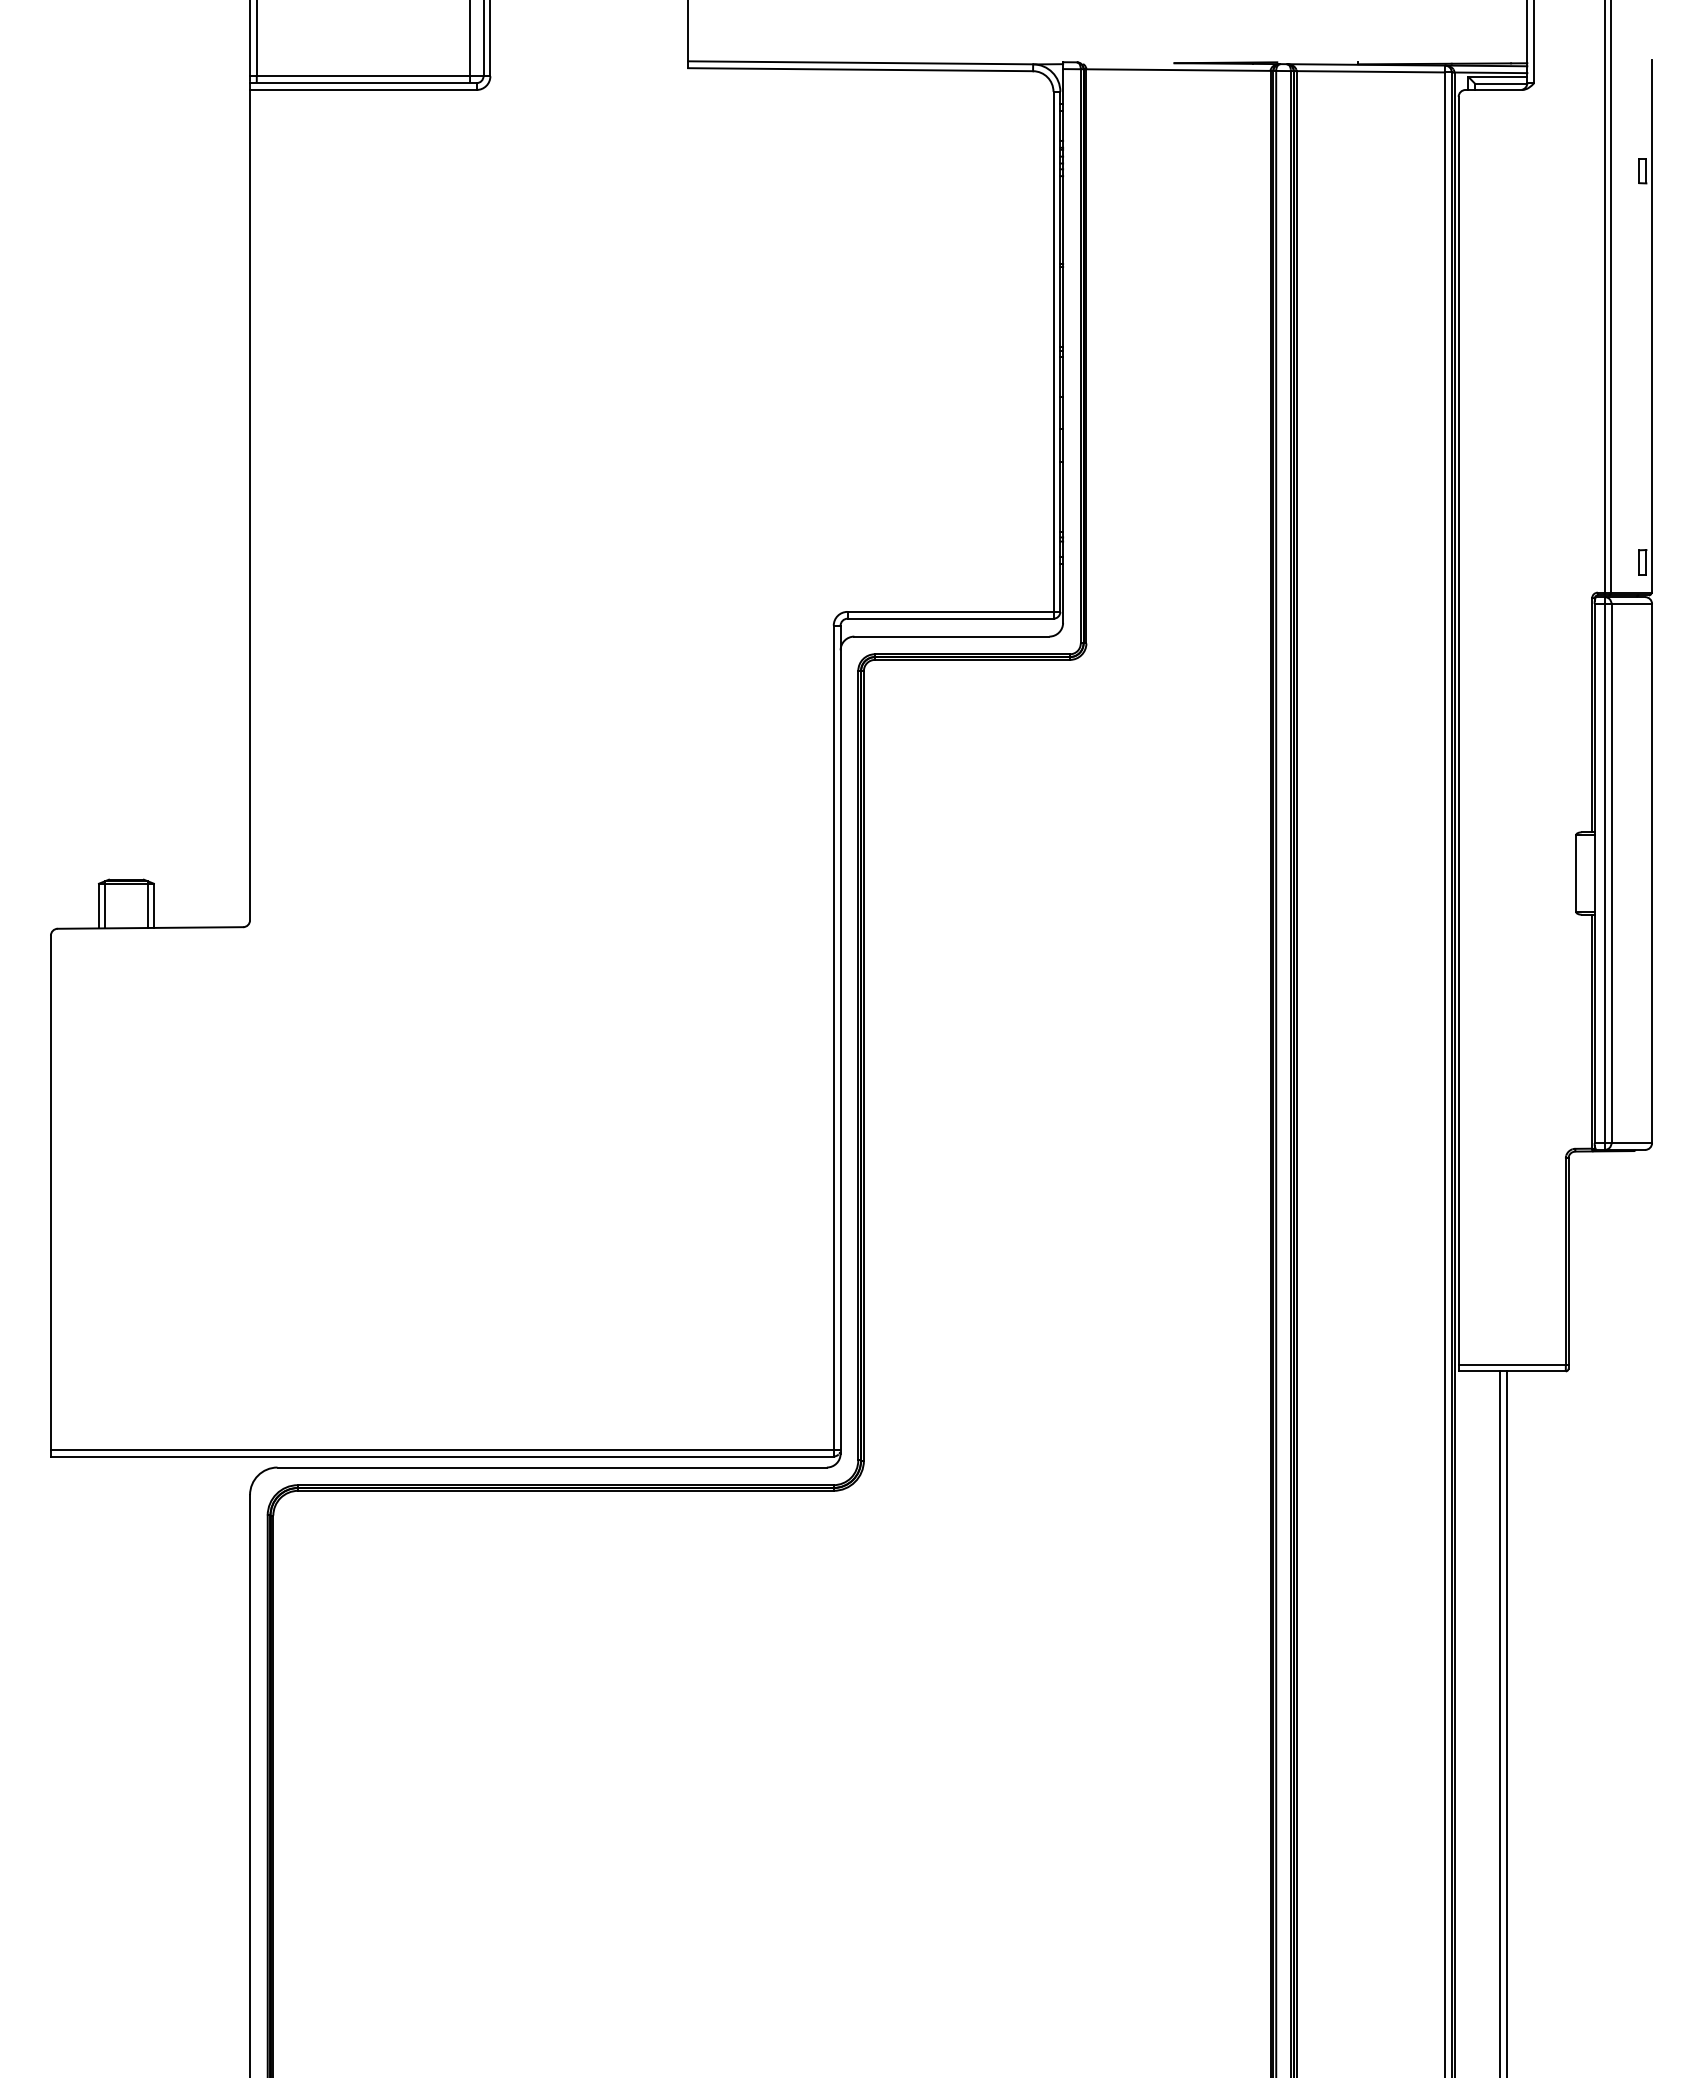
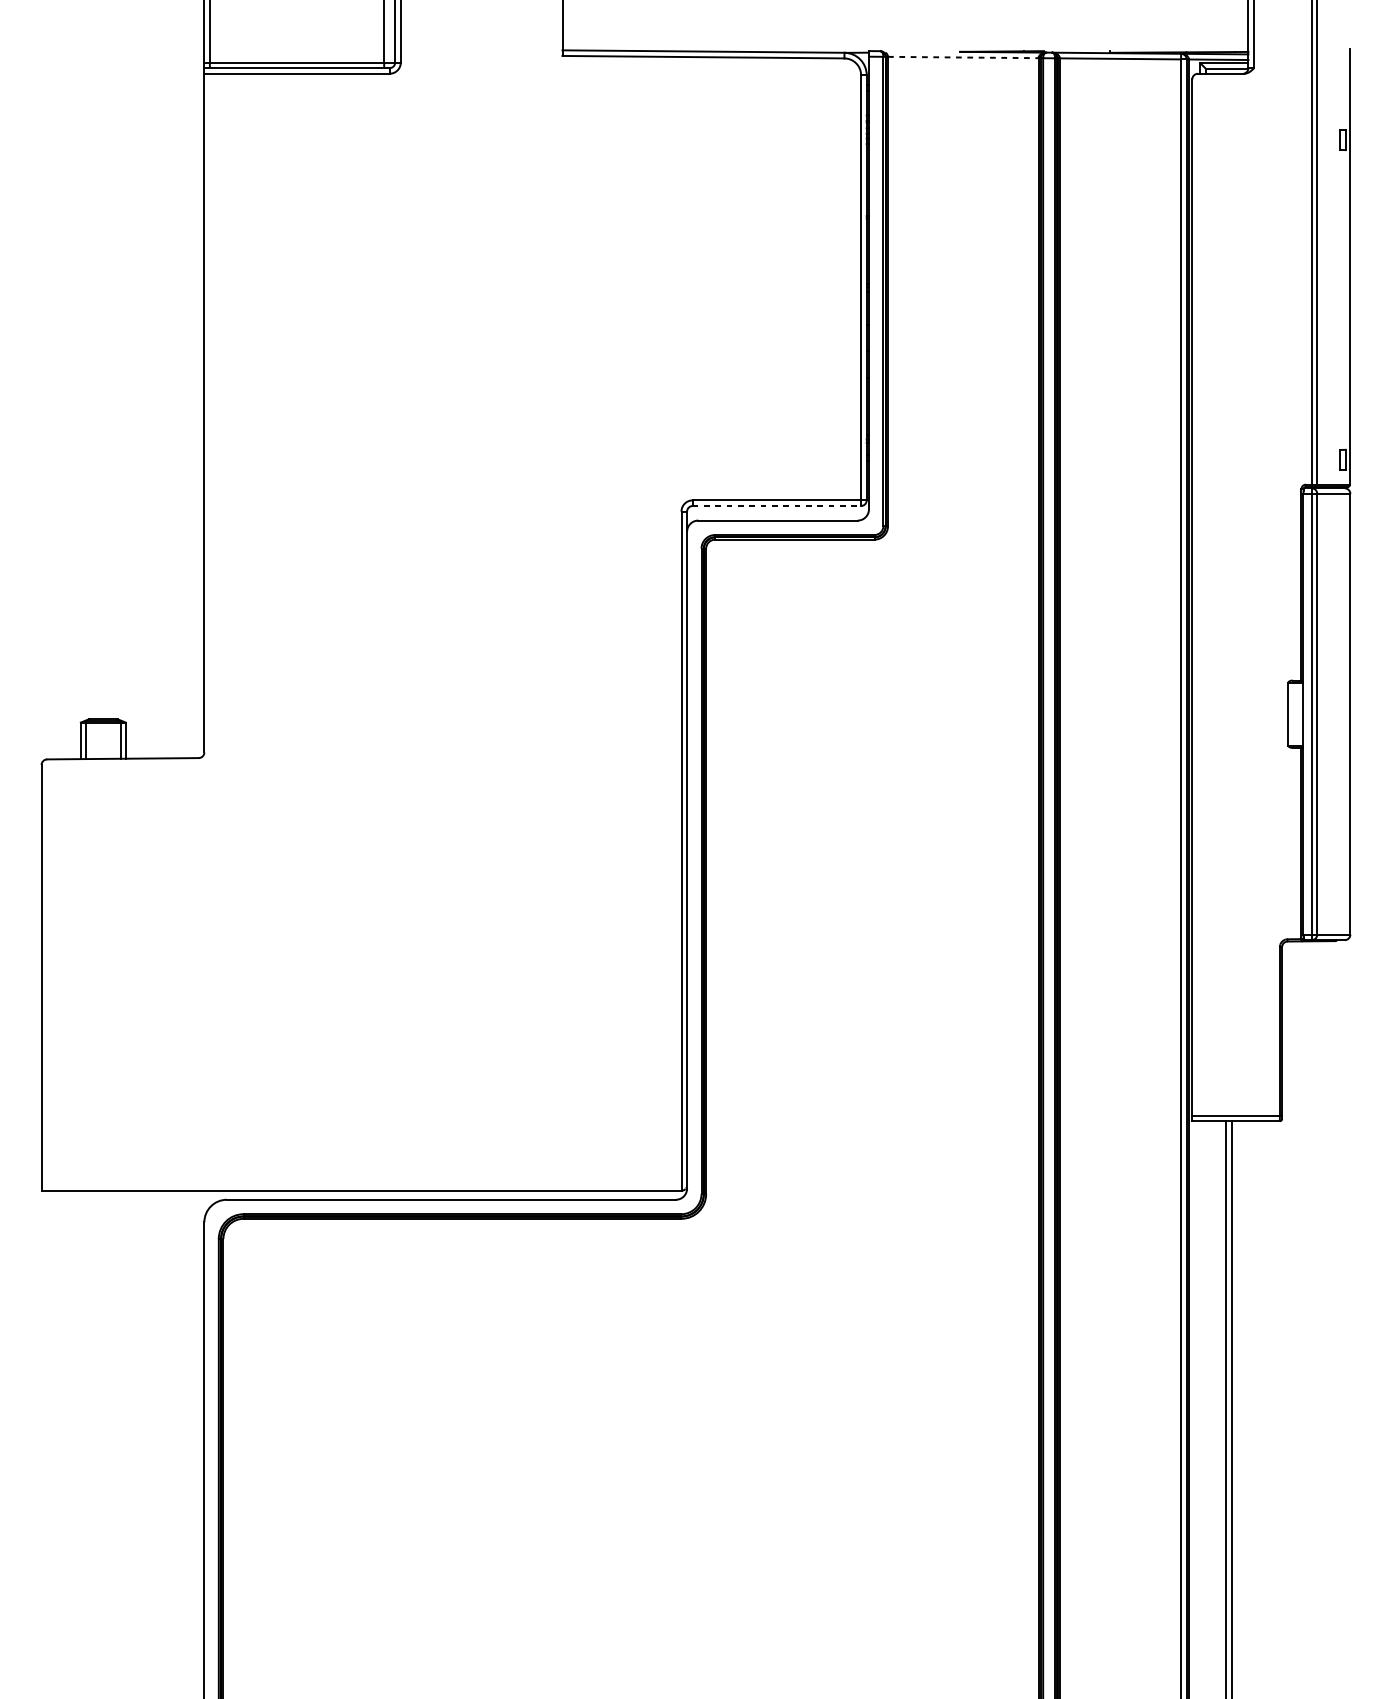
line: (1178, 70) -> (963, 57), solid -> dashed
line: (951, 618) -> (777, 505), solid -> dashed
line: (445, 1449) -> (364, 1185), removed

